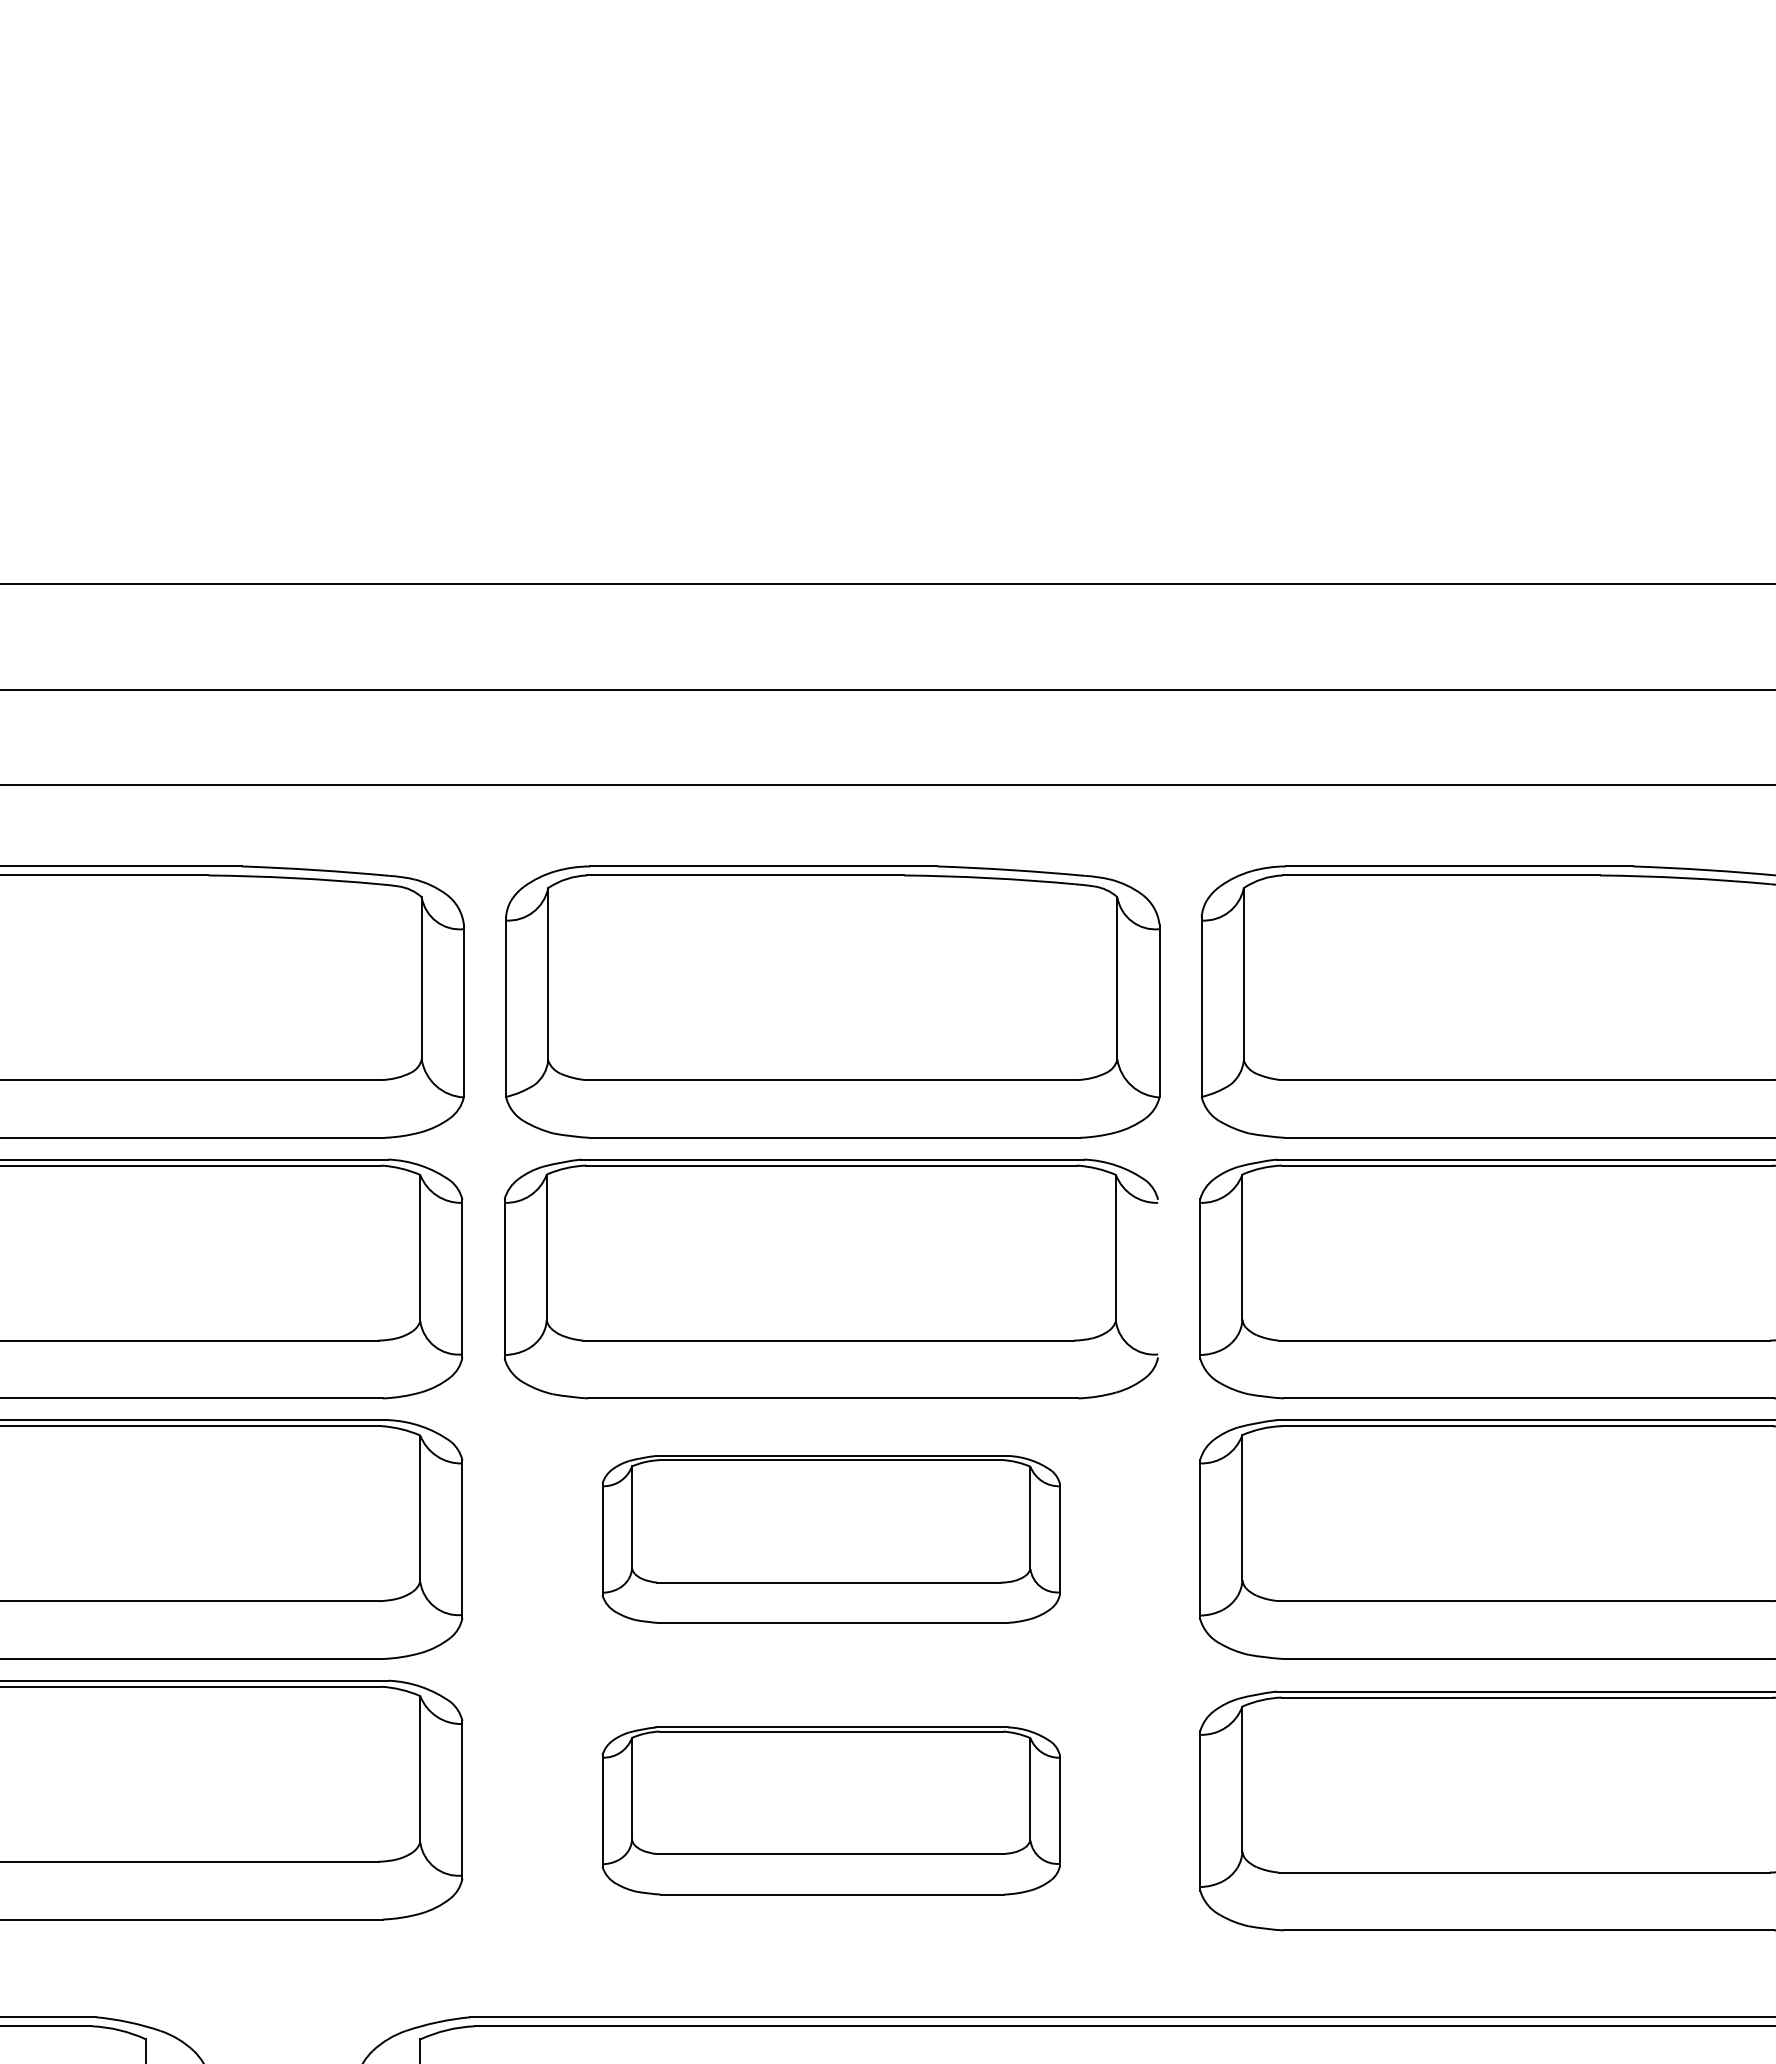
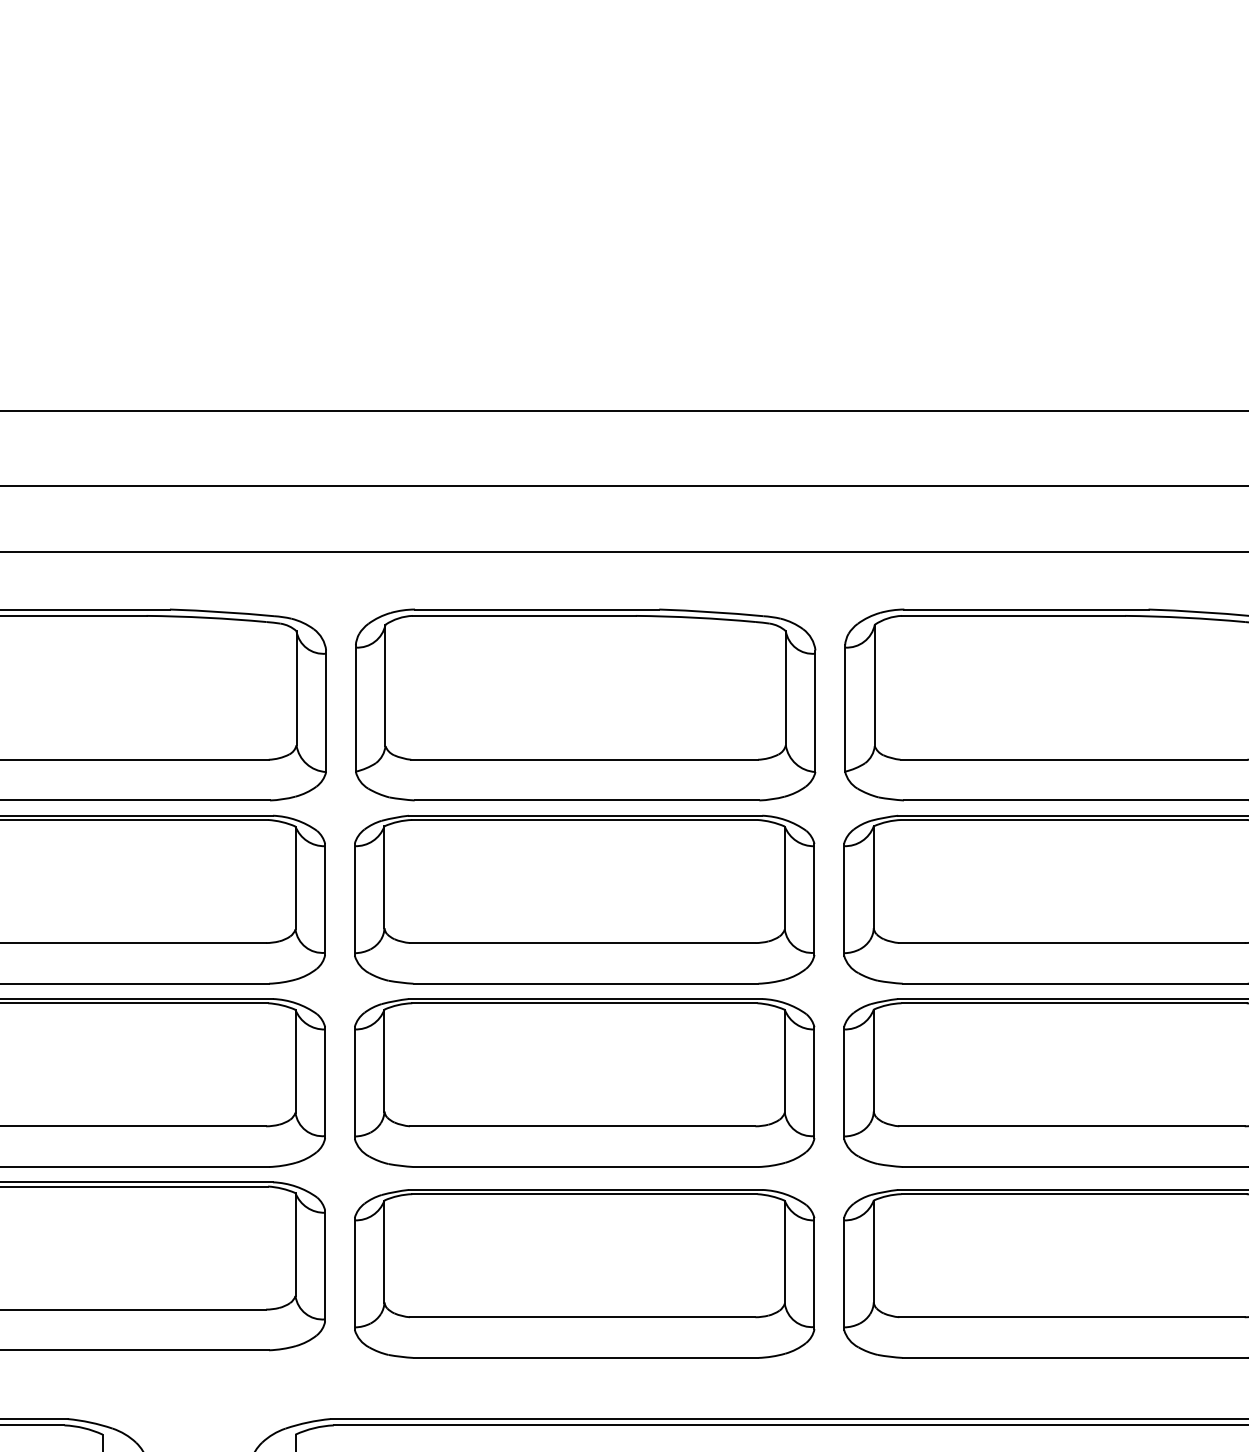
line: (1158, 1278) -> (814, 899), added
part: (830, 1539) -> (584, 1082), size x1.43
part: (830, 1810) -> (584, 1273), size x1.43

